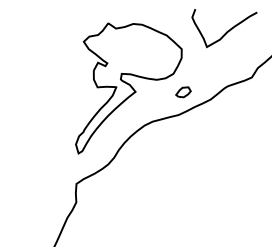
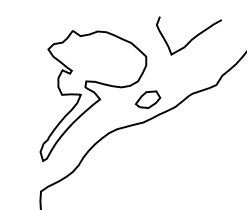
part: (183, 92) -> (148, 100), size x1.67

